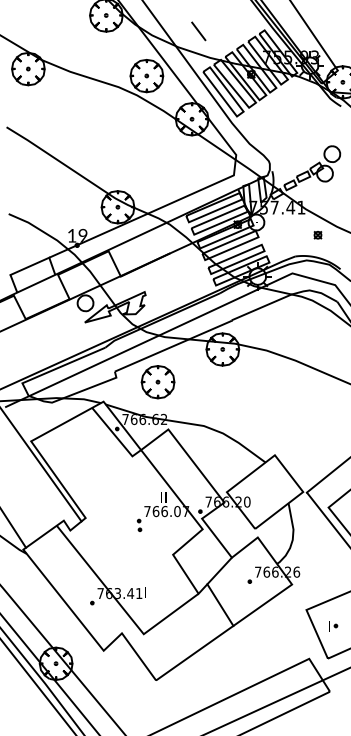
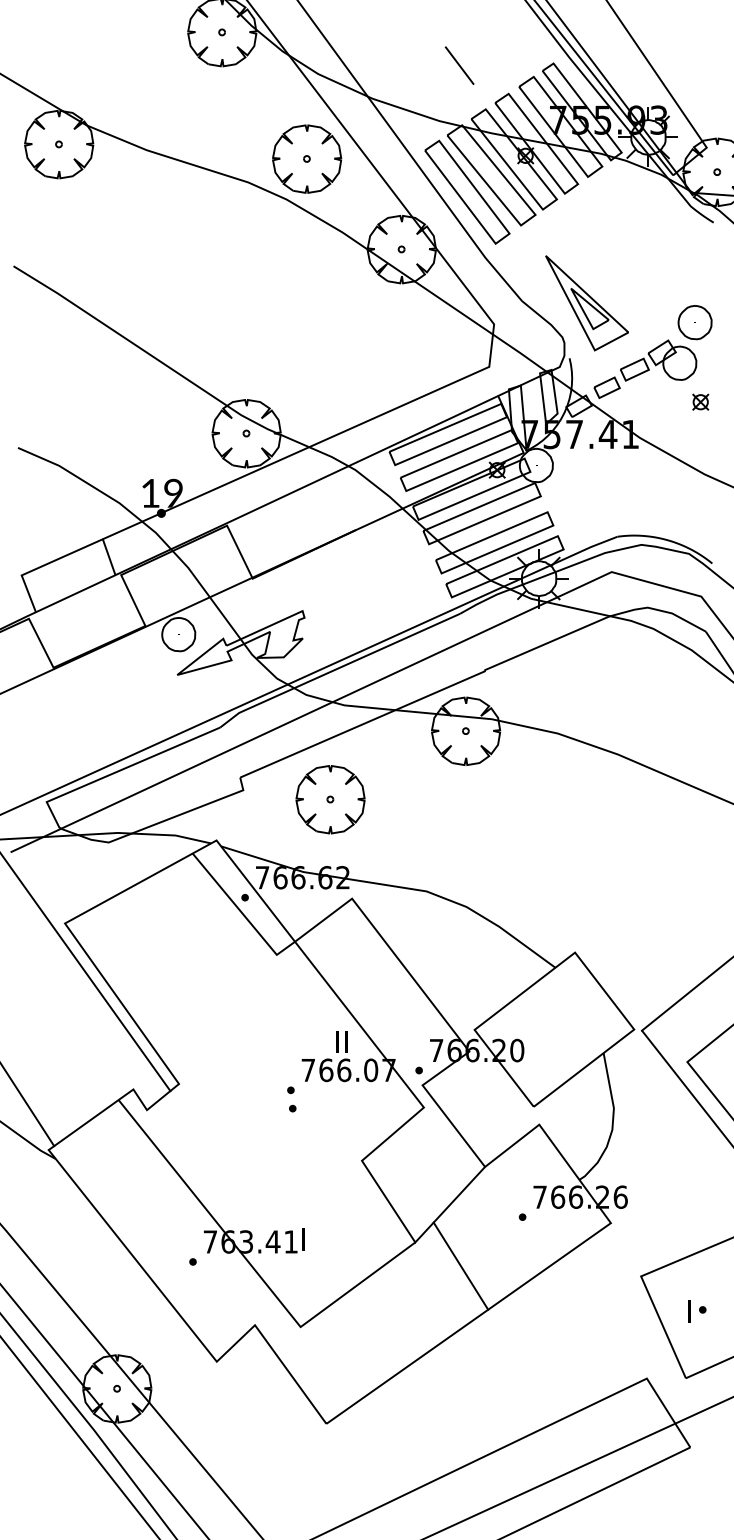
line: (198, 31) -> (459, 65), moved
part: (280, 144) -> (586, 302), added
part: (317, 235) -> (699, 402), moved

